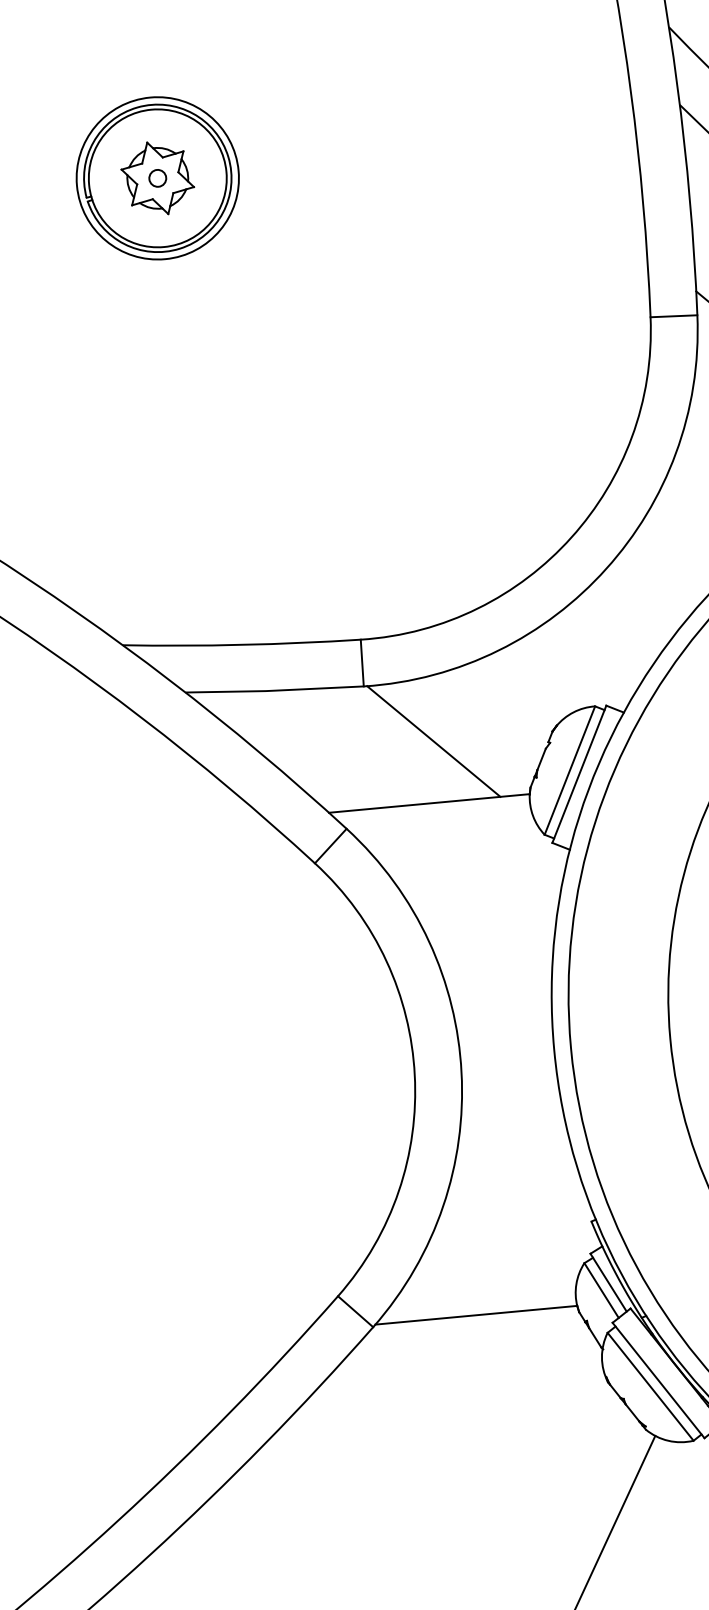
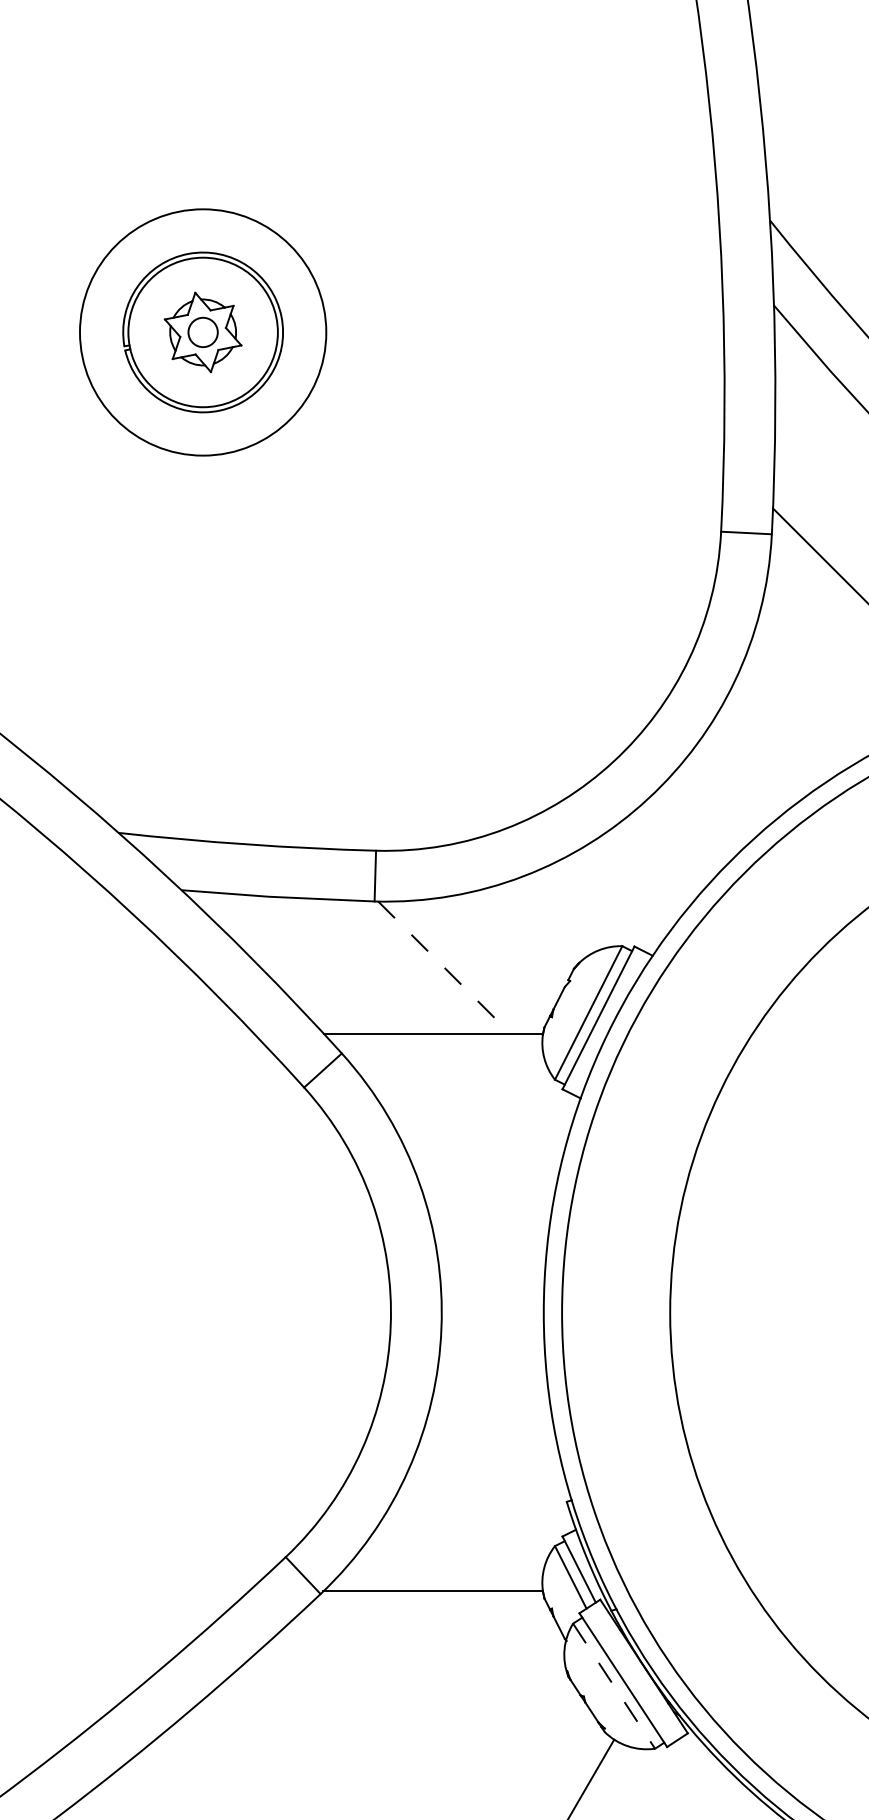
circle: (157, 178) -> (202, 332), size x1.6
circle: (158, 178) -> (203, 332), size x1.4
line: (433, 741) -> (444, 967), solid -> dashed
line: (651, 1387) -> (614, 1686), solid -> dashed

